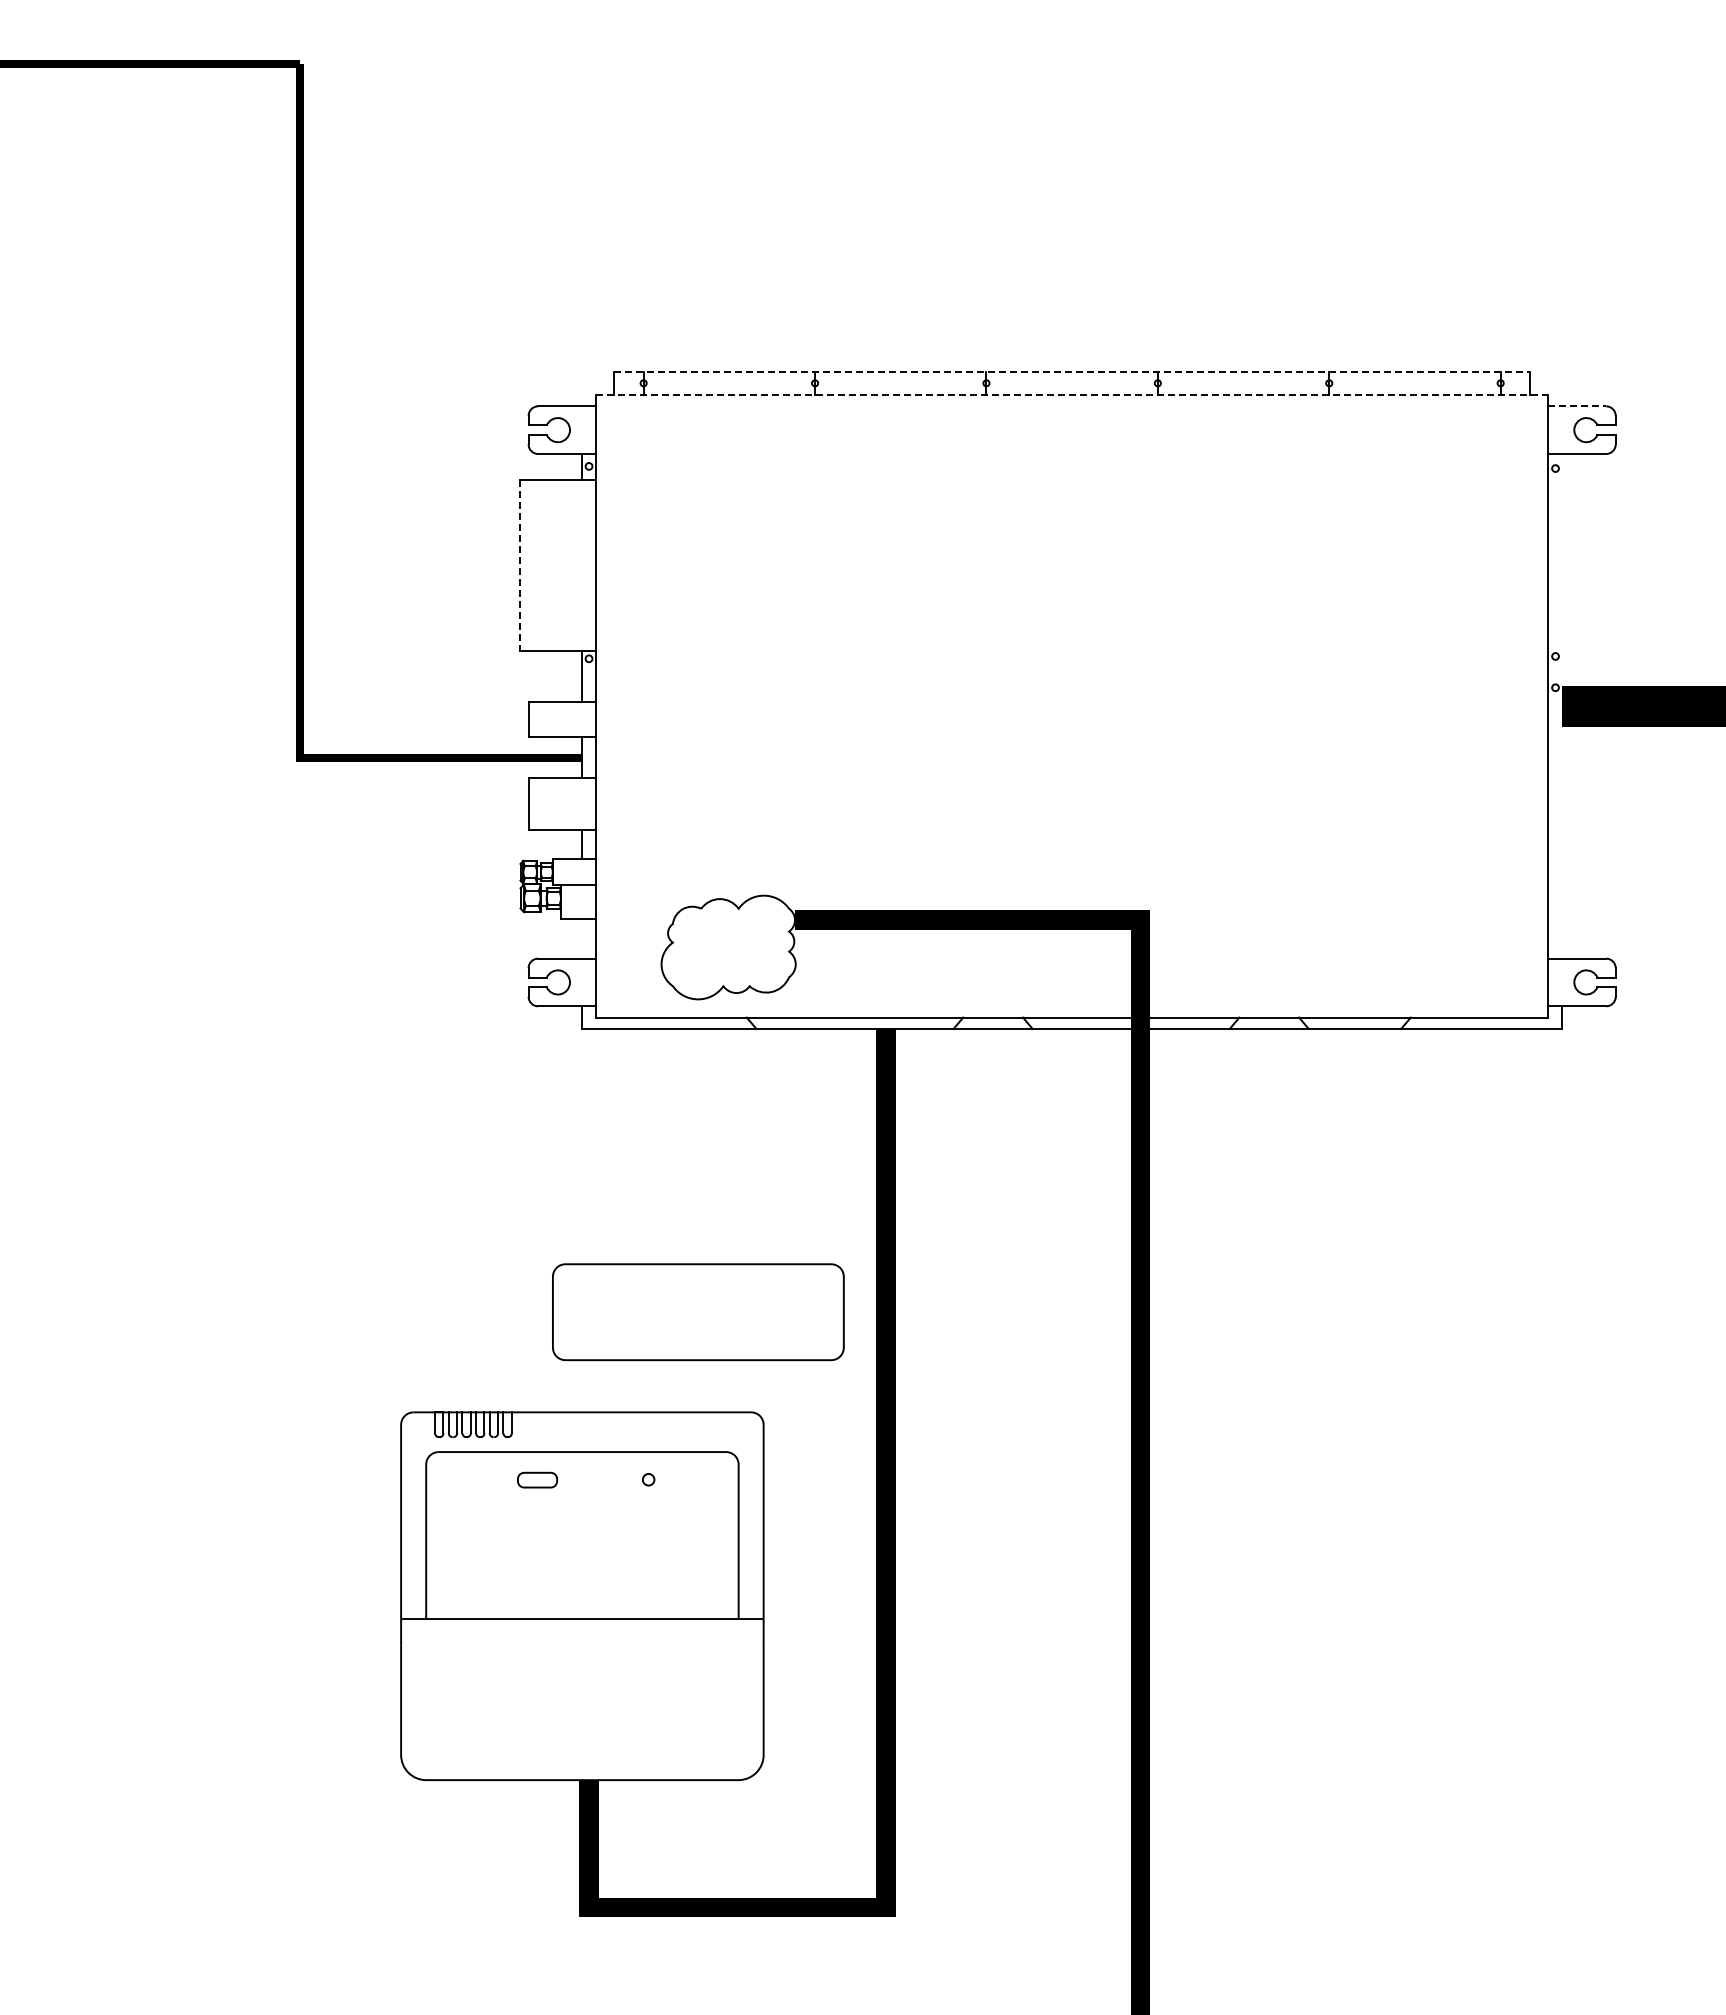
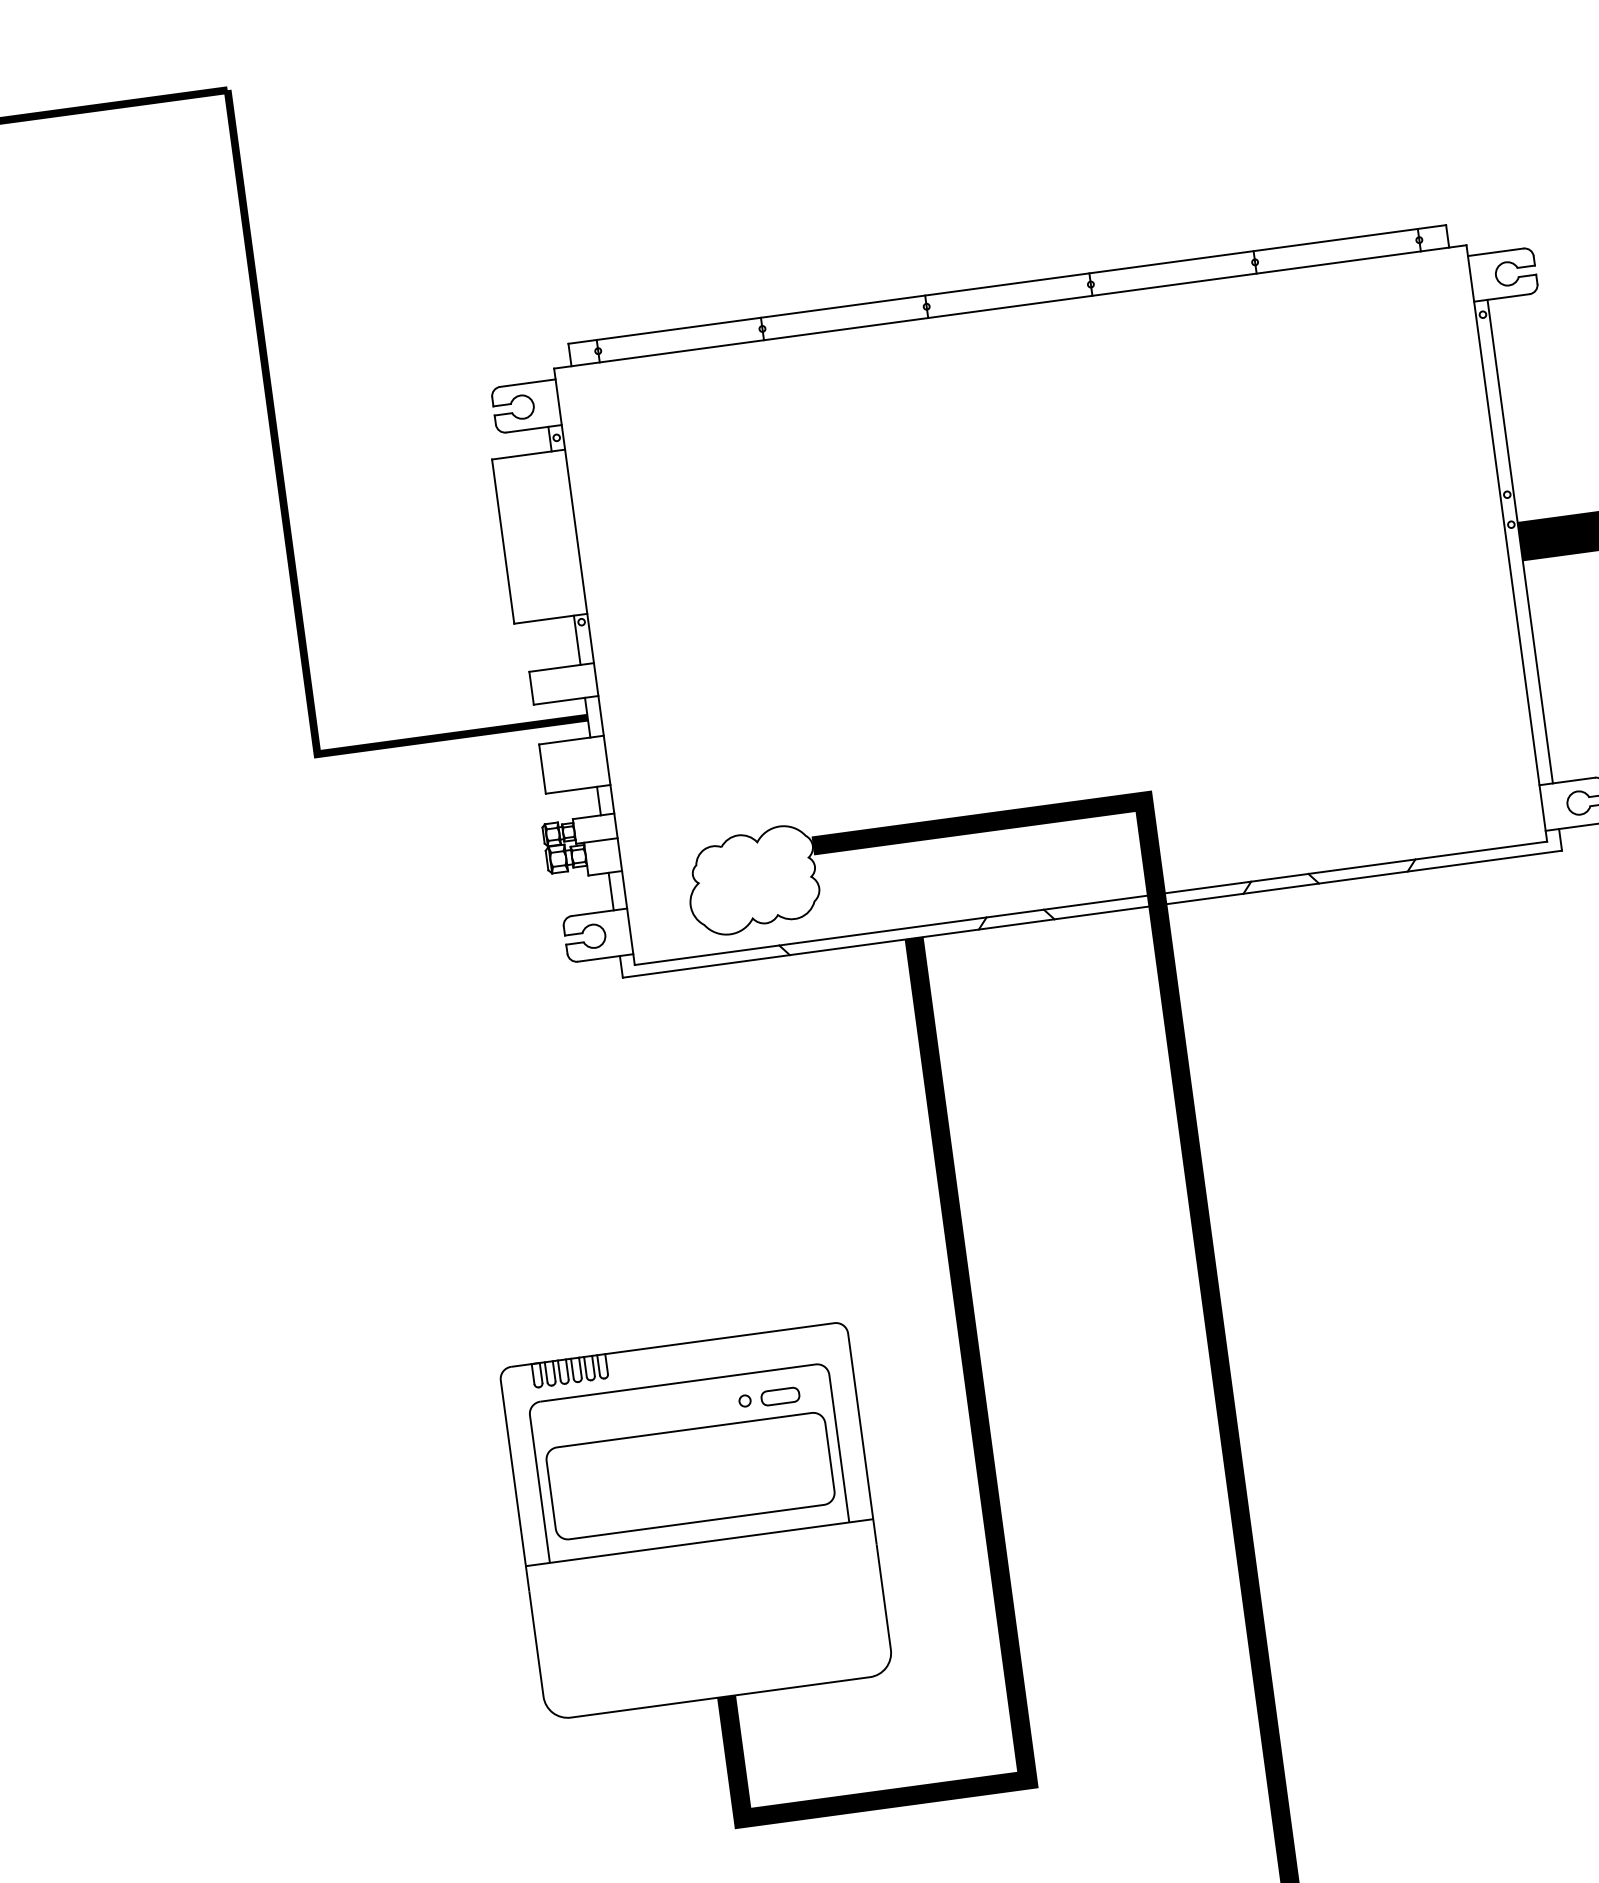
line: (1072, 371) -> (1007, 284), dashed -> solid
line: (1072, 395) -> (1010, 307), dashed -> solid
line: (1577, 406) -> (1495, 252), dashed -> solid
line: (519, 565) -> (502, 541), dashed -> solid
line: (1562, 705) -> (1520, 540), added
line: (582, 938) -> (611, 891), added
part: (698, 1312) -> (690, 1476), moved
part: (537, 1479) -> (780, 1395), moved

